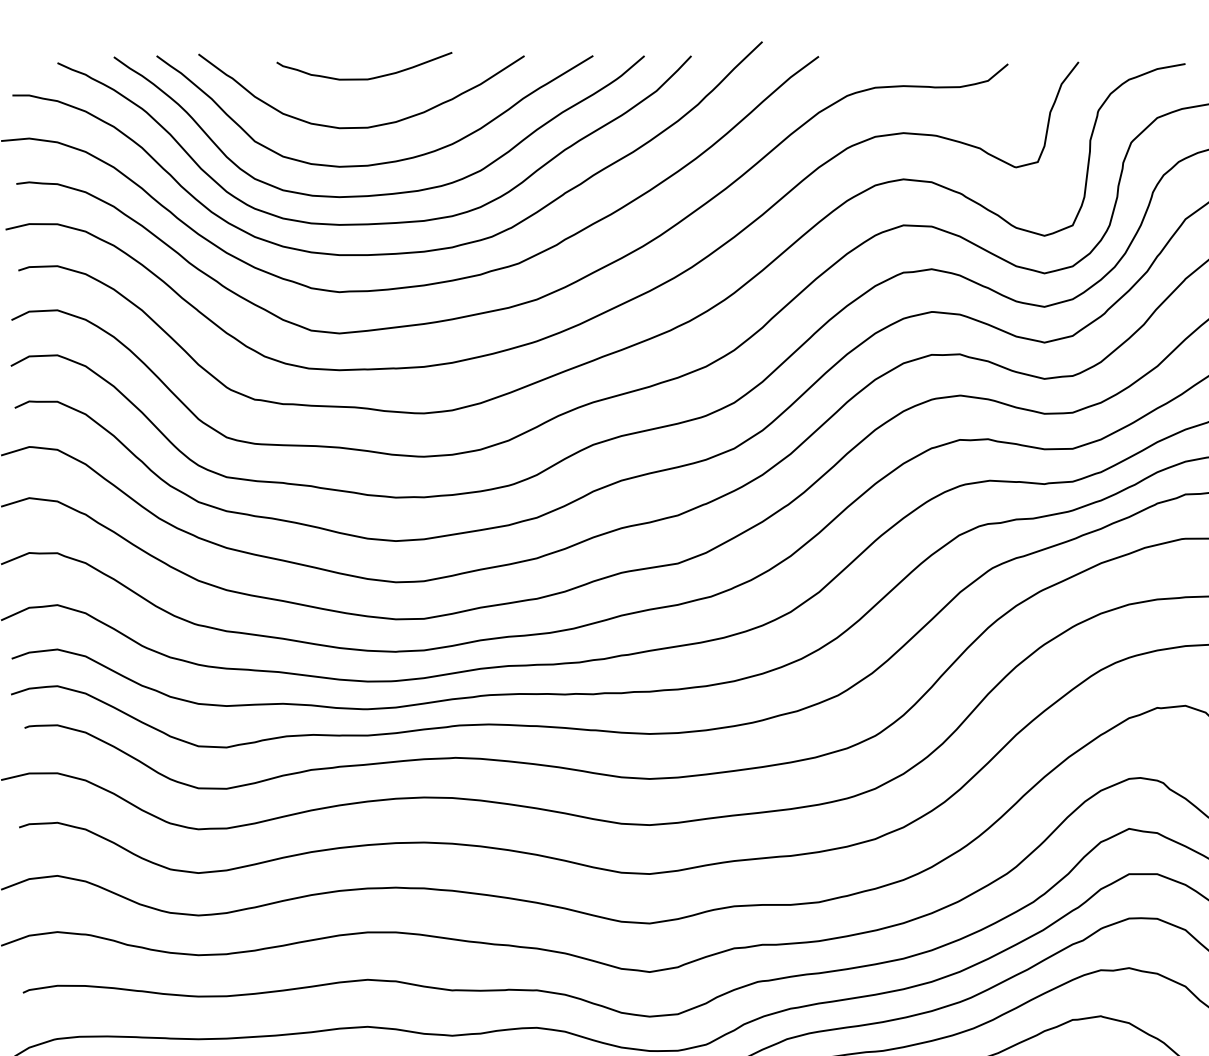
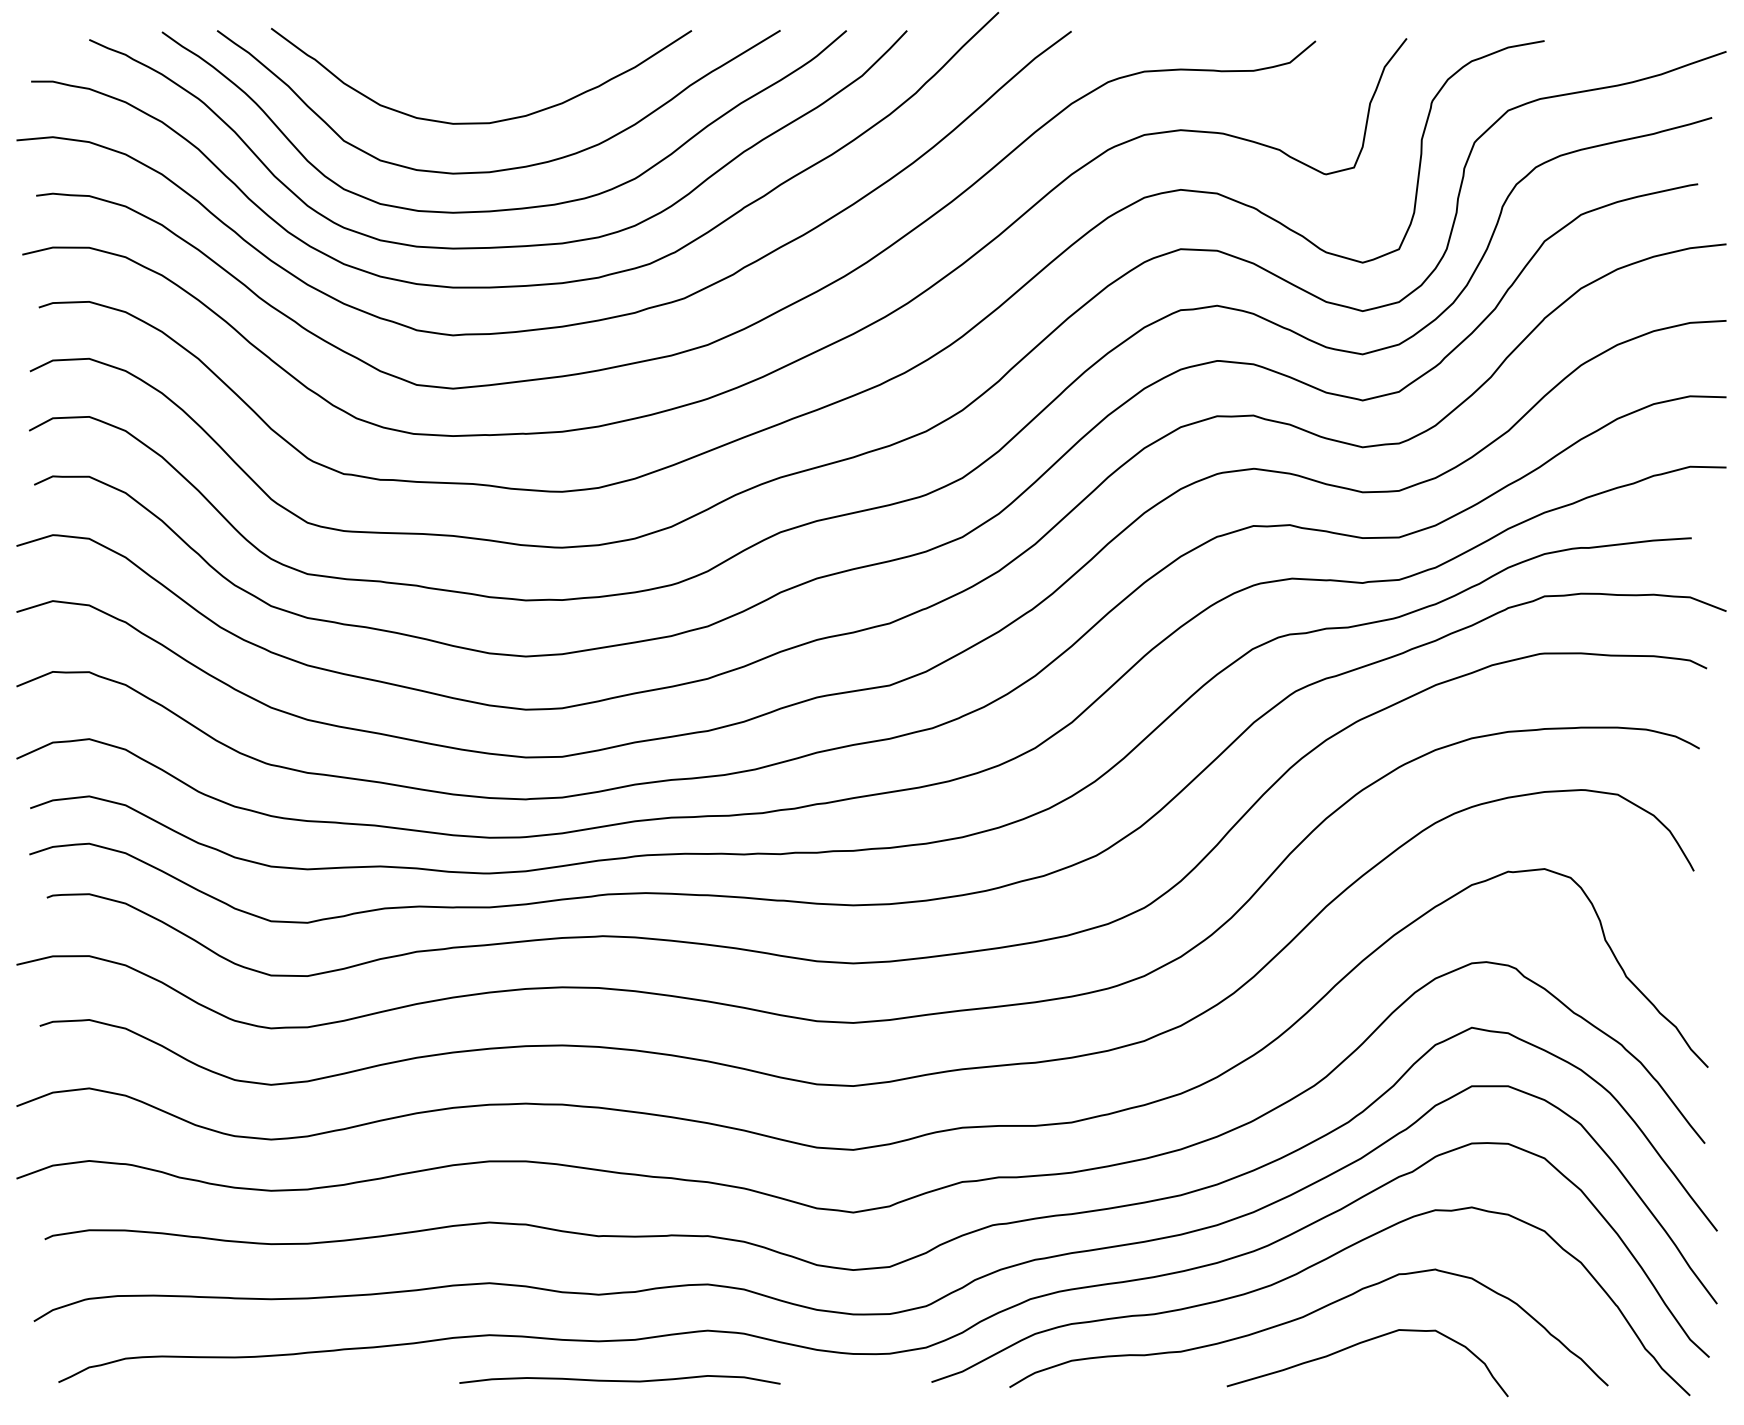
curve: (363, 79) -> (484, 60), removed

